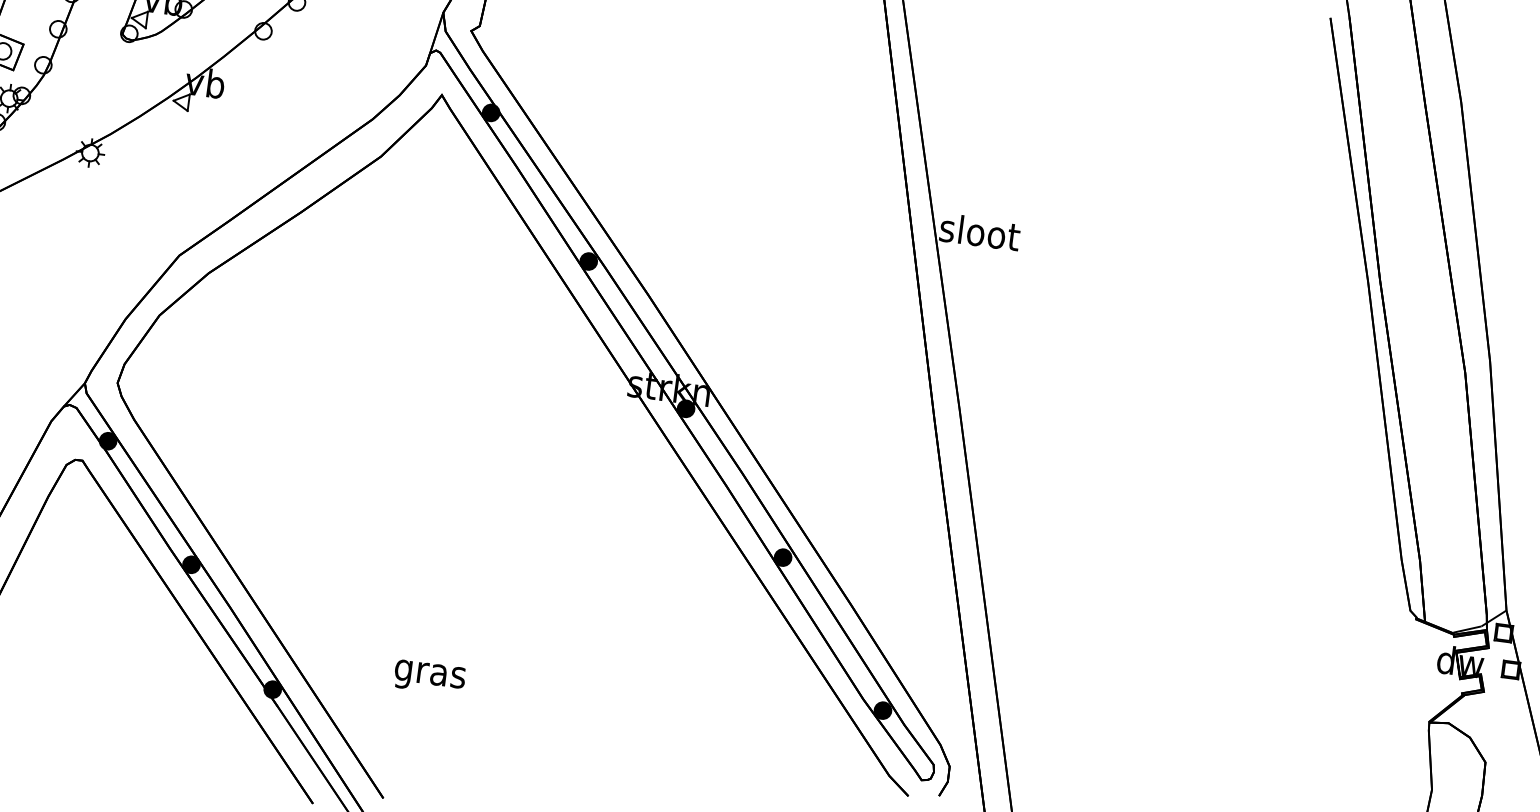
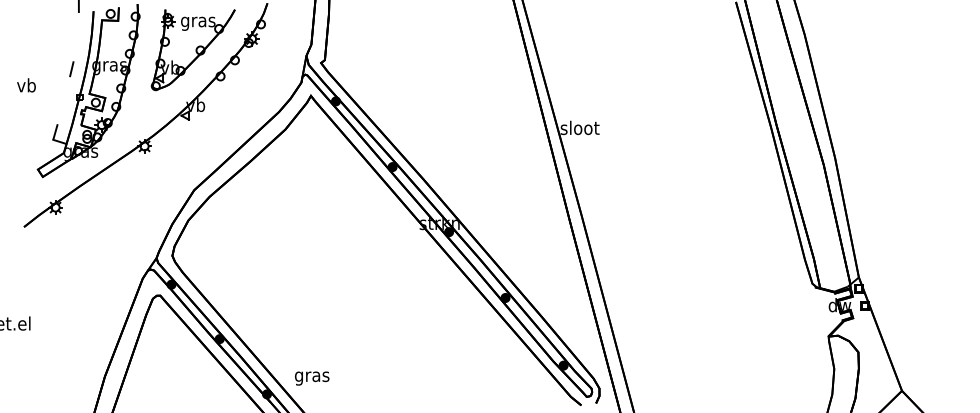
text: (430, 677) -> (312, 378), moved

